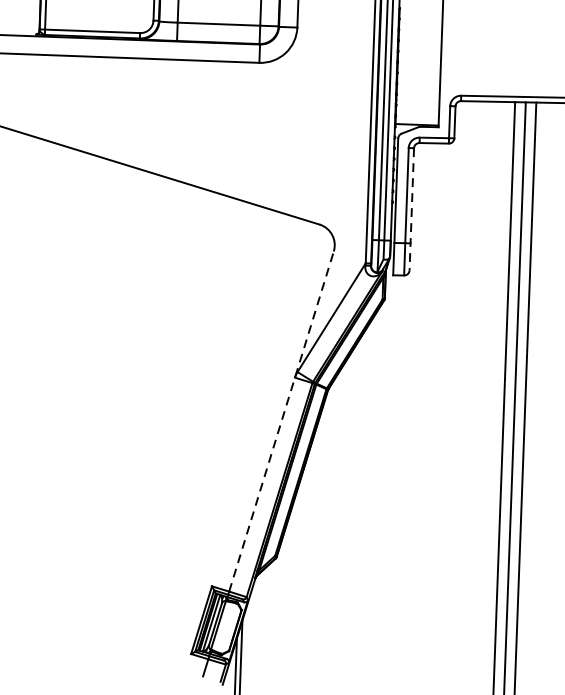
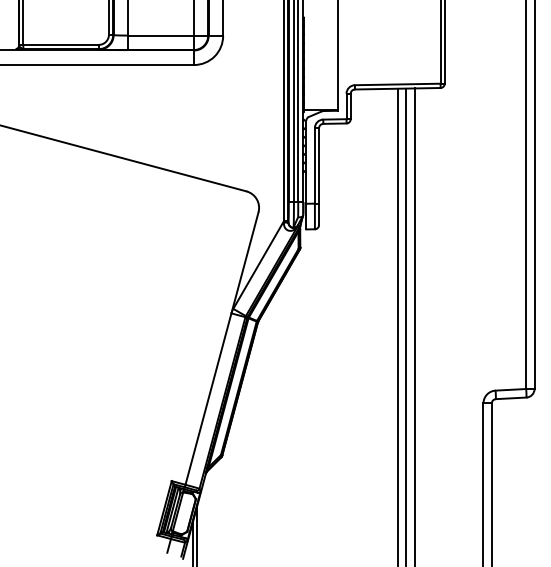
line: (412, 210) -> (319, 177), dashed -> solid
line: (282, 421) -> (222, 348), dashed -> solid

